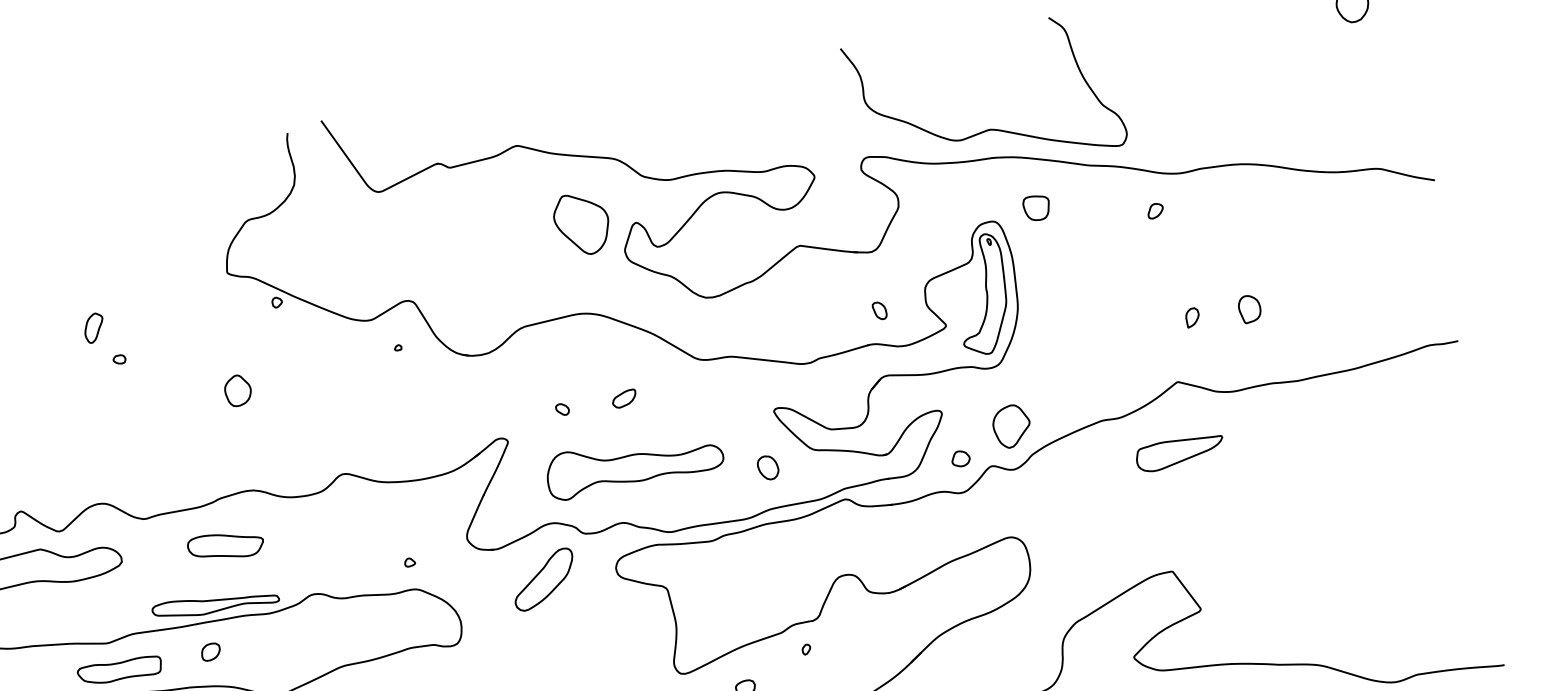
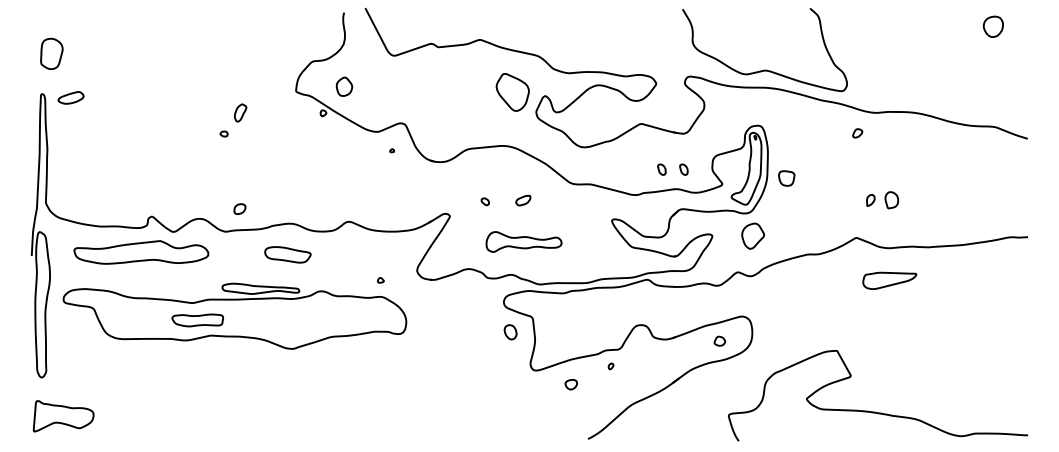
part: (1036, 208) -> (786, 178), moved
part: (1249, 309) -> (891, 200), moved
part: (843, 315) -> (661, 169), added
part: (93, 327) -> (240, 112), moved
part: (237, 390) -> (344, 86), moved
part: (1012, 425) -> (753, 235), moved
part: (1179, 453) -> (889, 280), moved
part: (960, 457) -> (719, 340), moved
part: (634, 465) -> (523, 241), size x0.7
part: (768, 468) -> (510, 332), moved
part: (225, 545) -> (287, 254), moved
part: (543, 580) -> (459, 302), removed
part: (210, 651) -> (239, 208), moved

